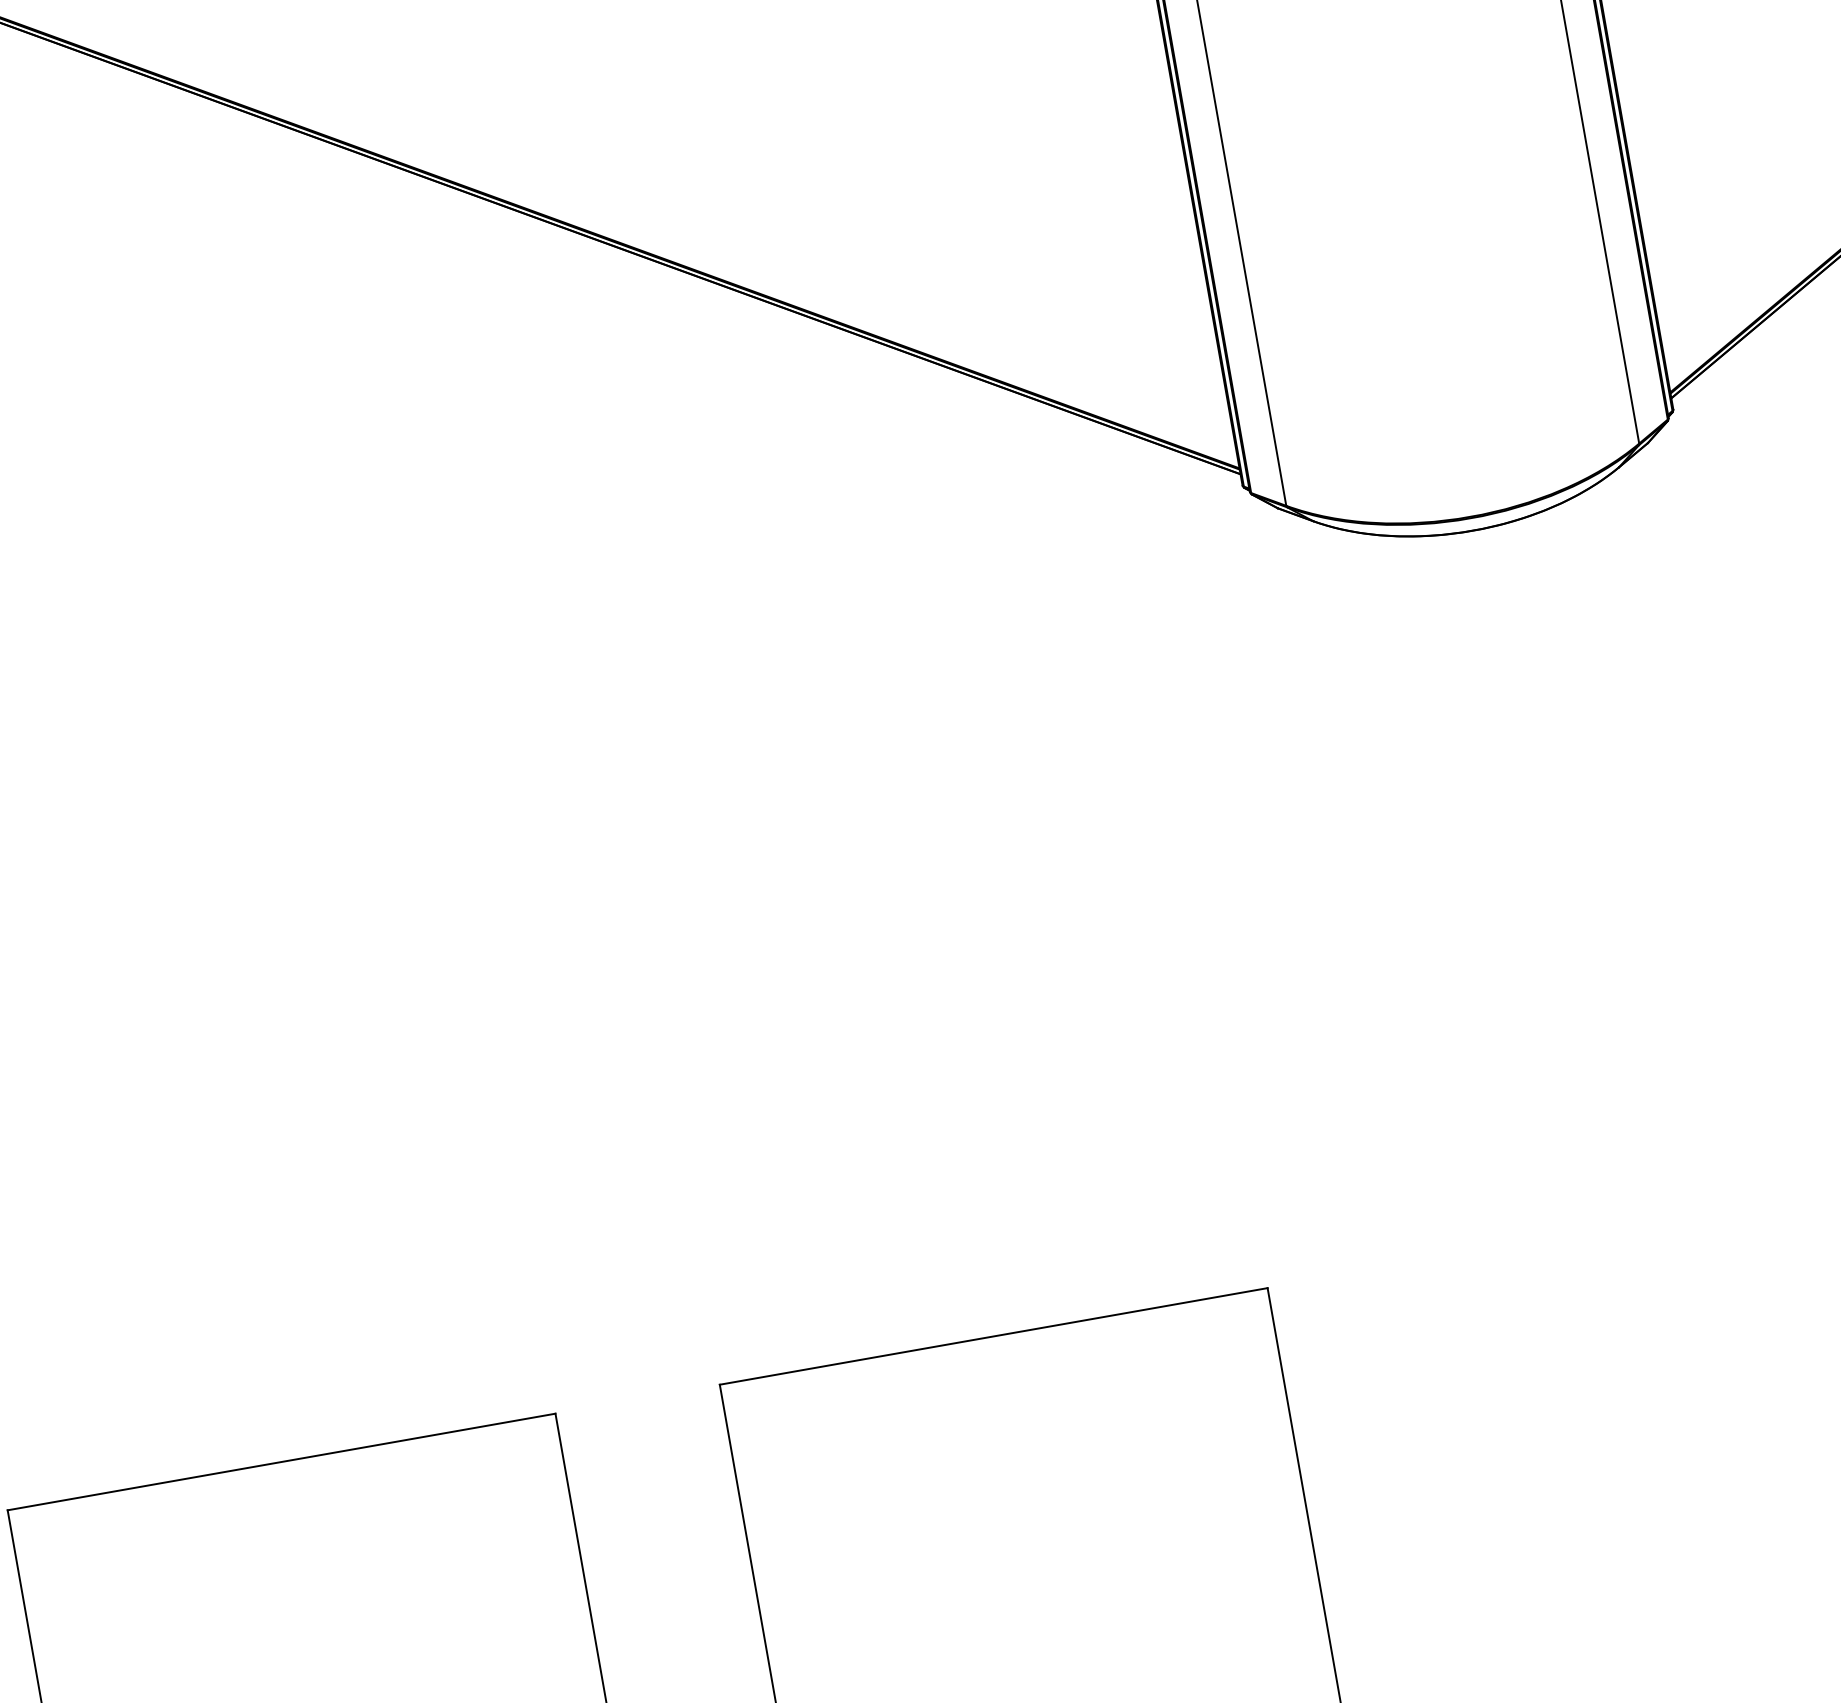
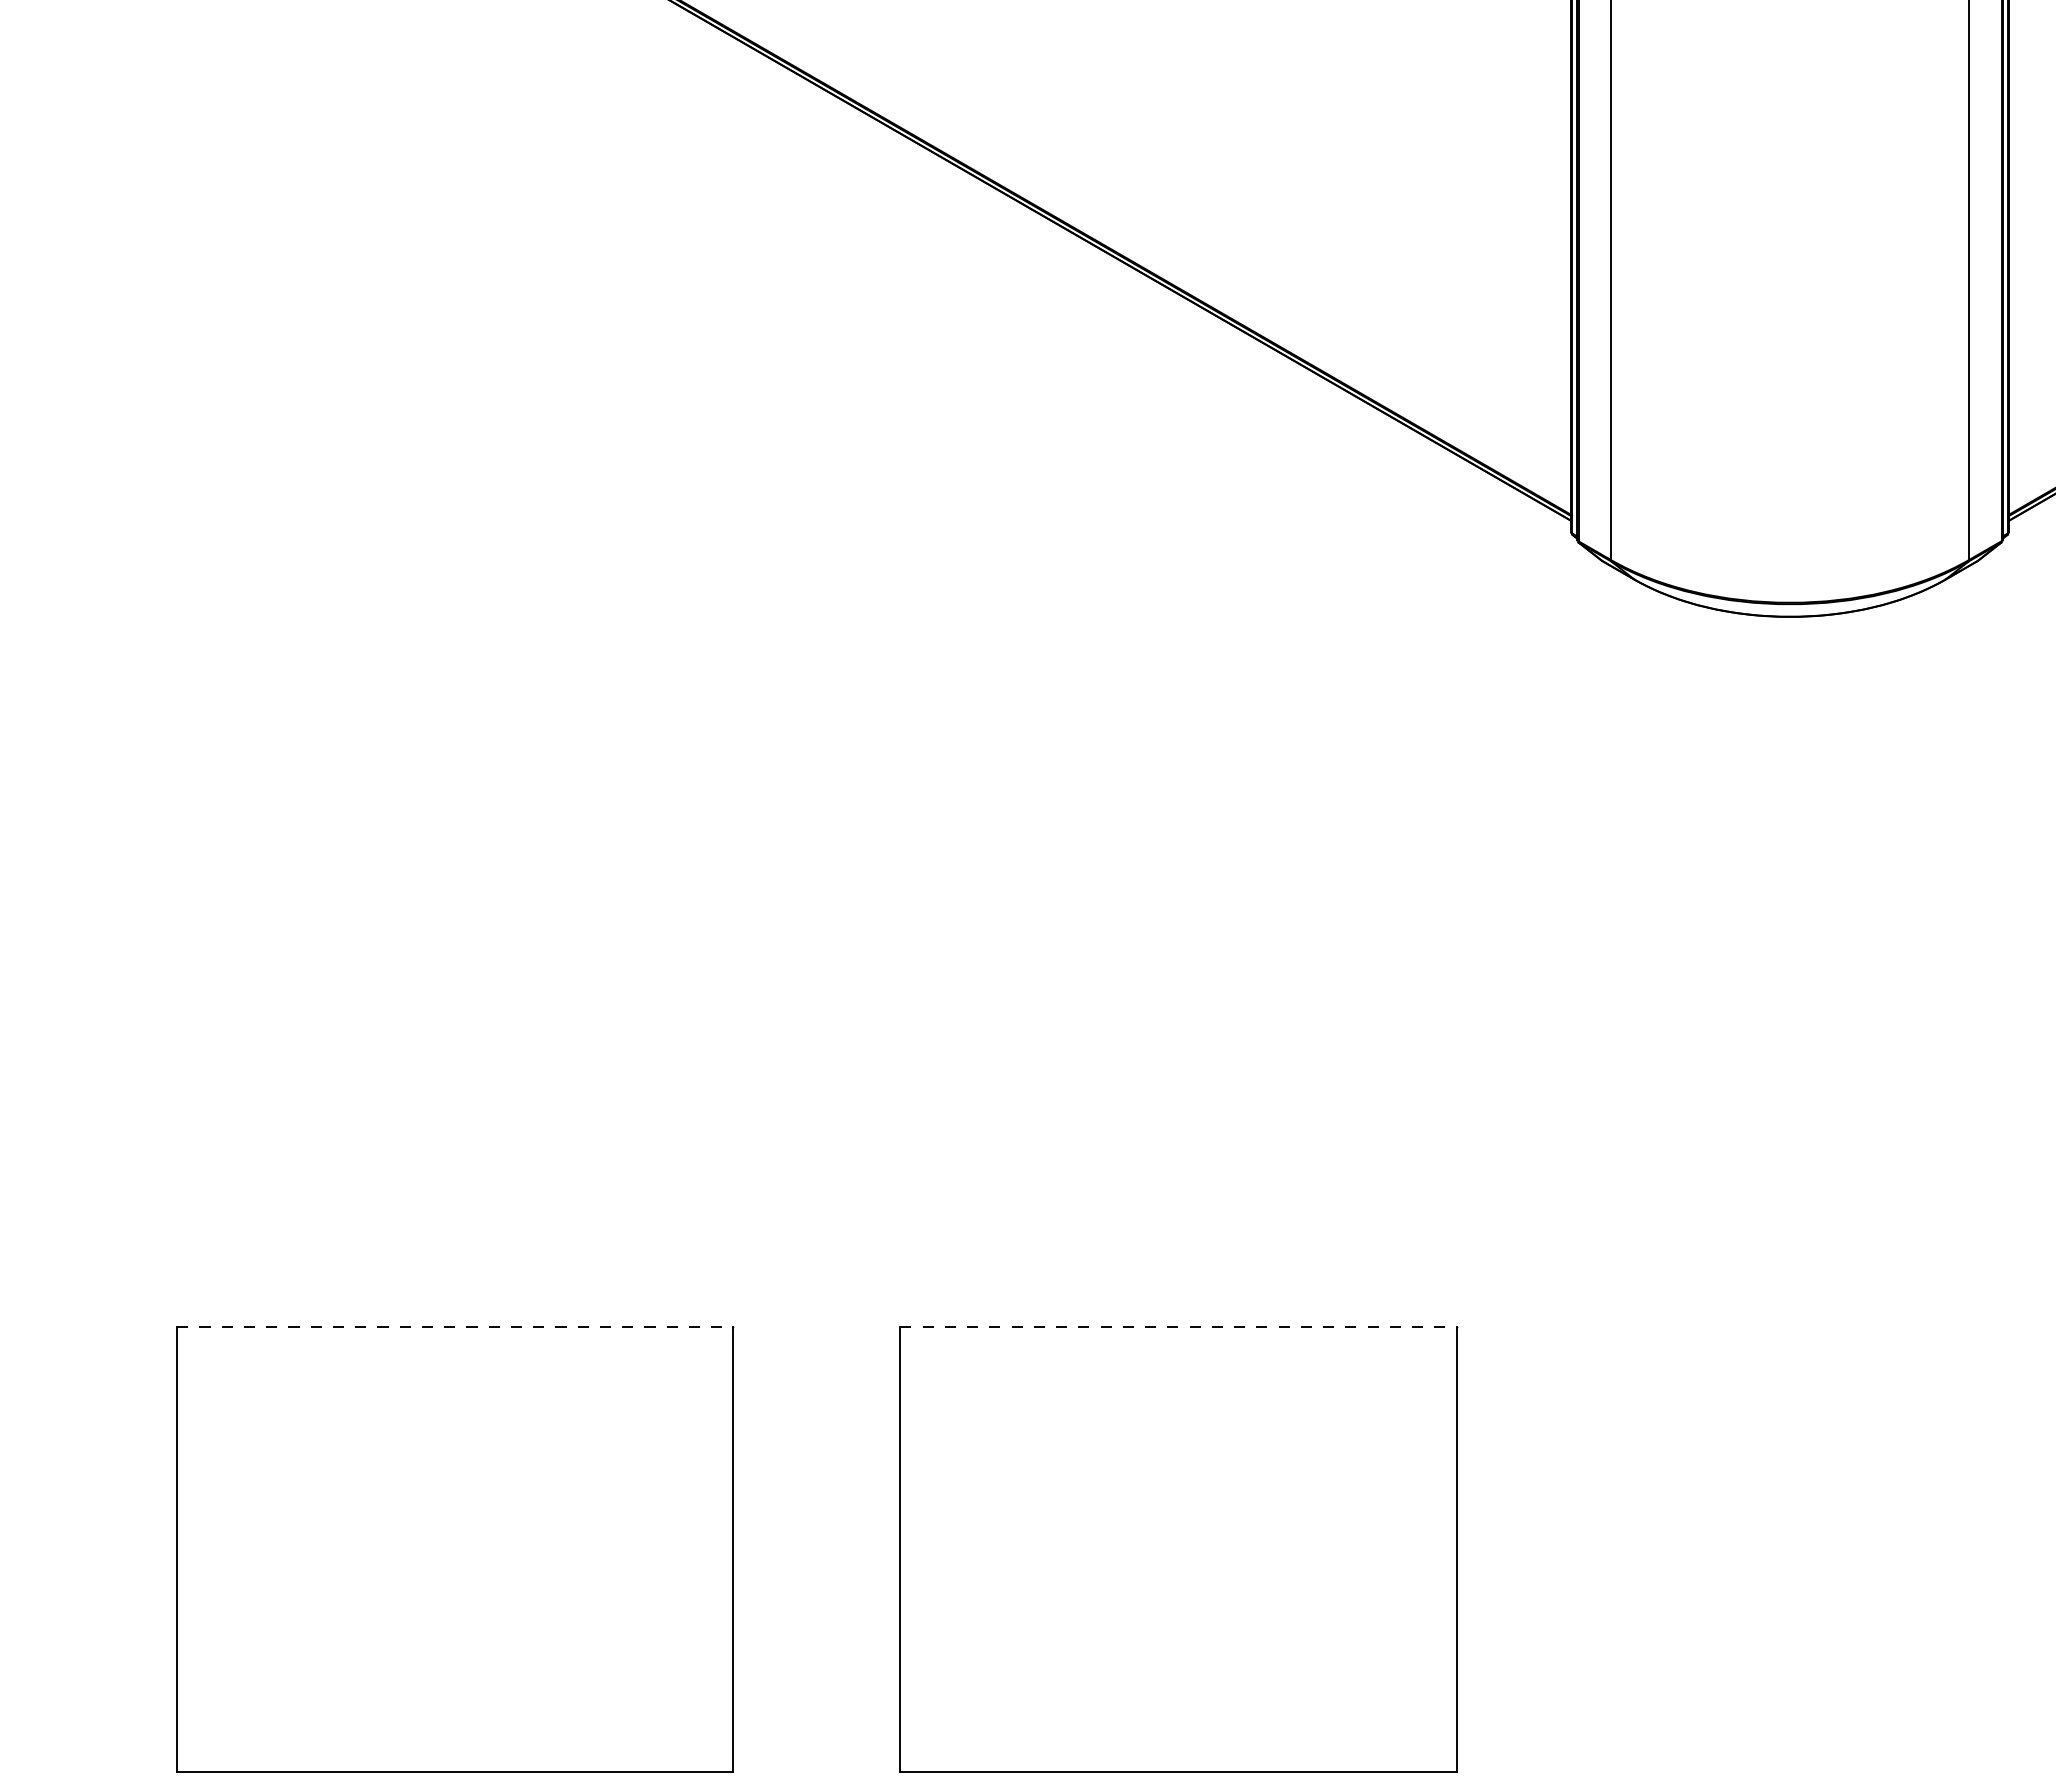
line: (993, 1336) -> (1178, 1327), solid -> dashed
line: (281, 1462) -> (455, 1327), solid -> dashed

